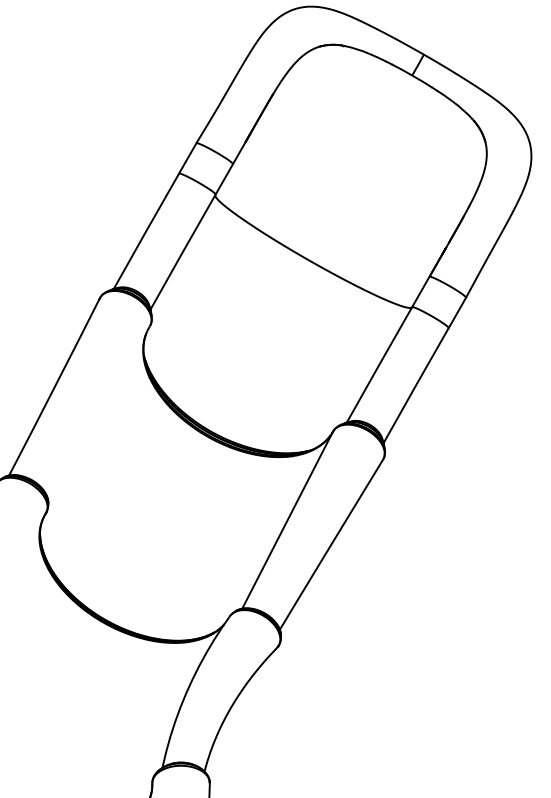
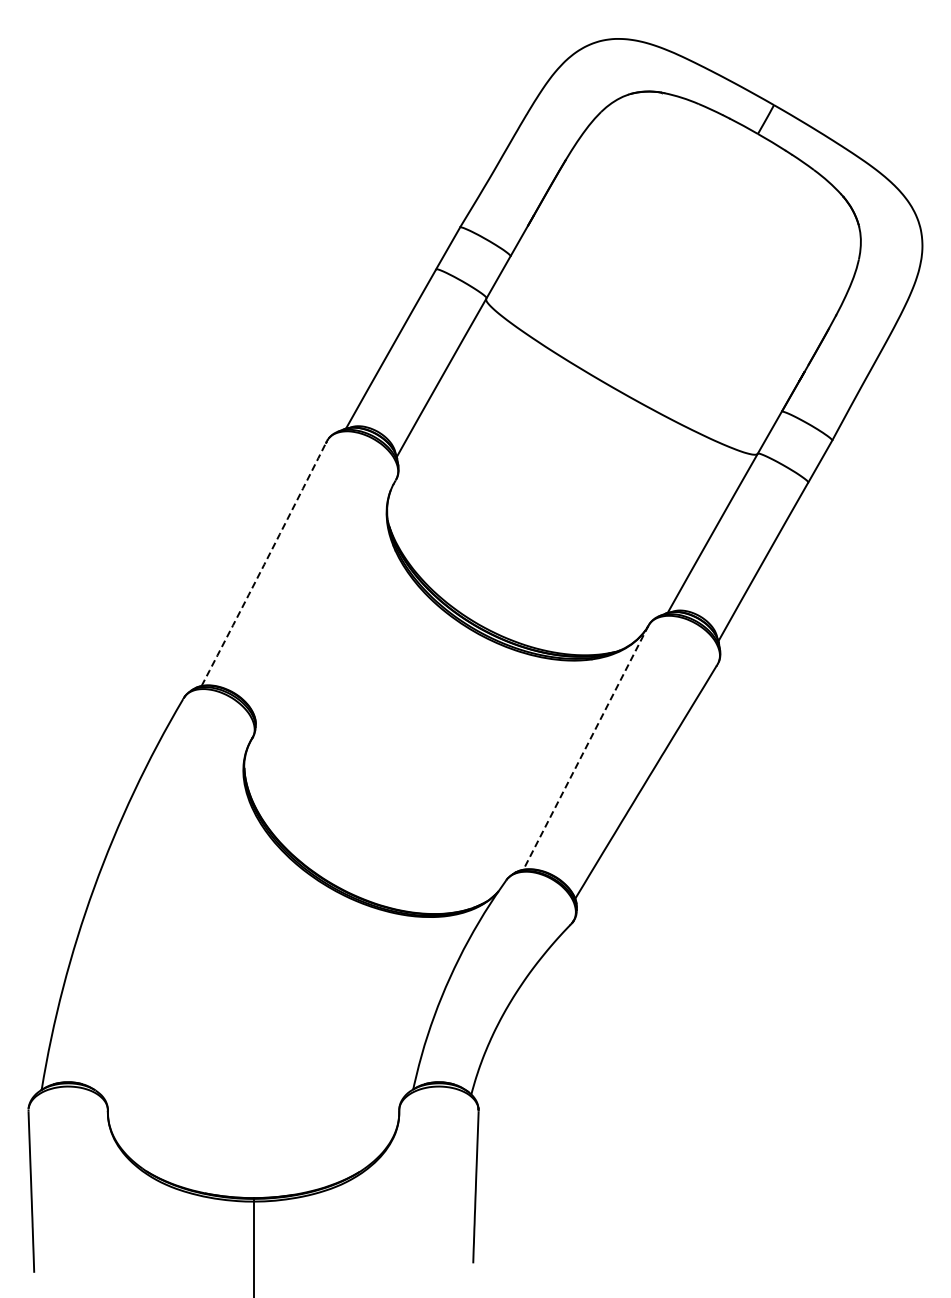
arc: (54, 387) -> (264, 564), solid -> dashed
line: (287, 520) -> (585, 748), solid -> dashed

